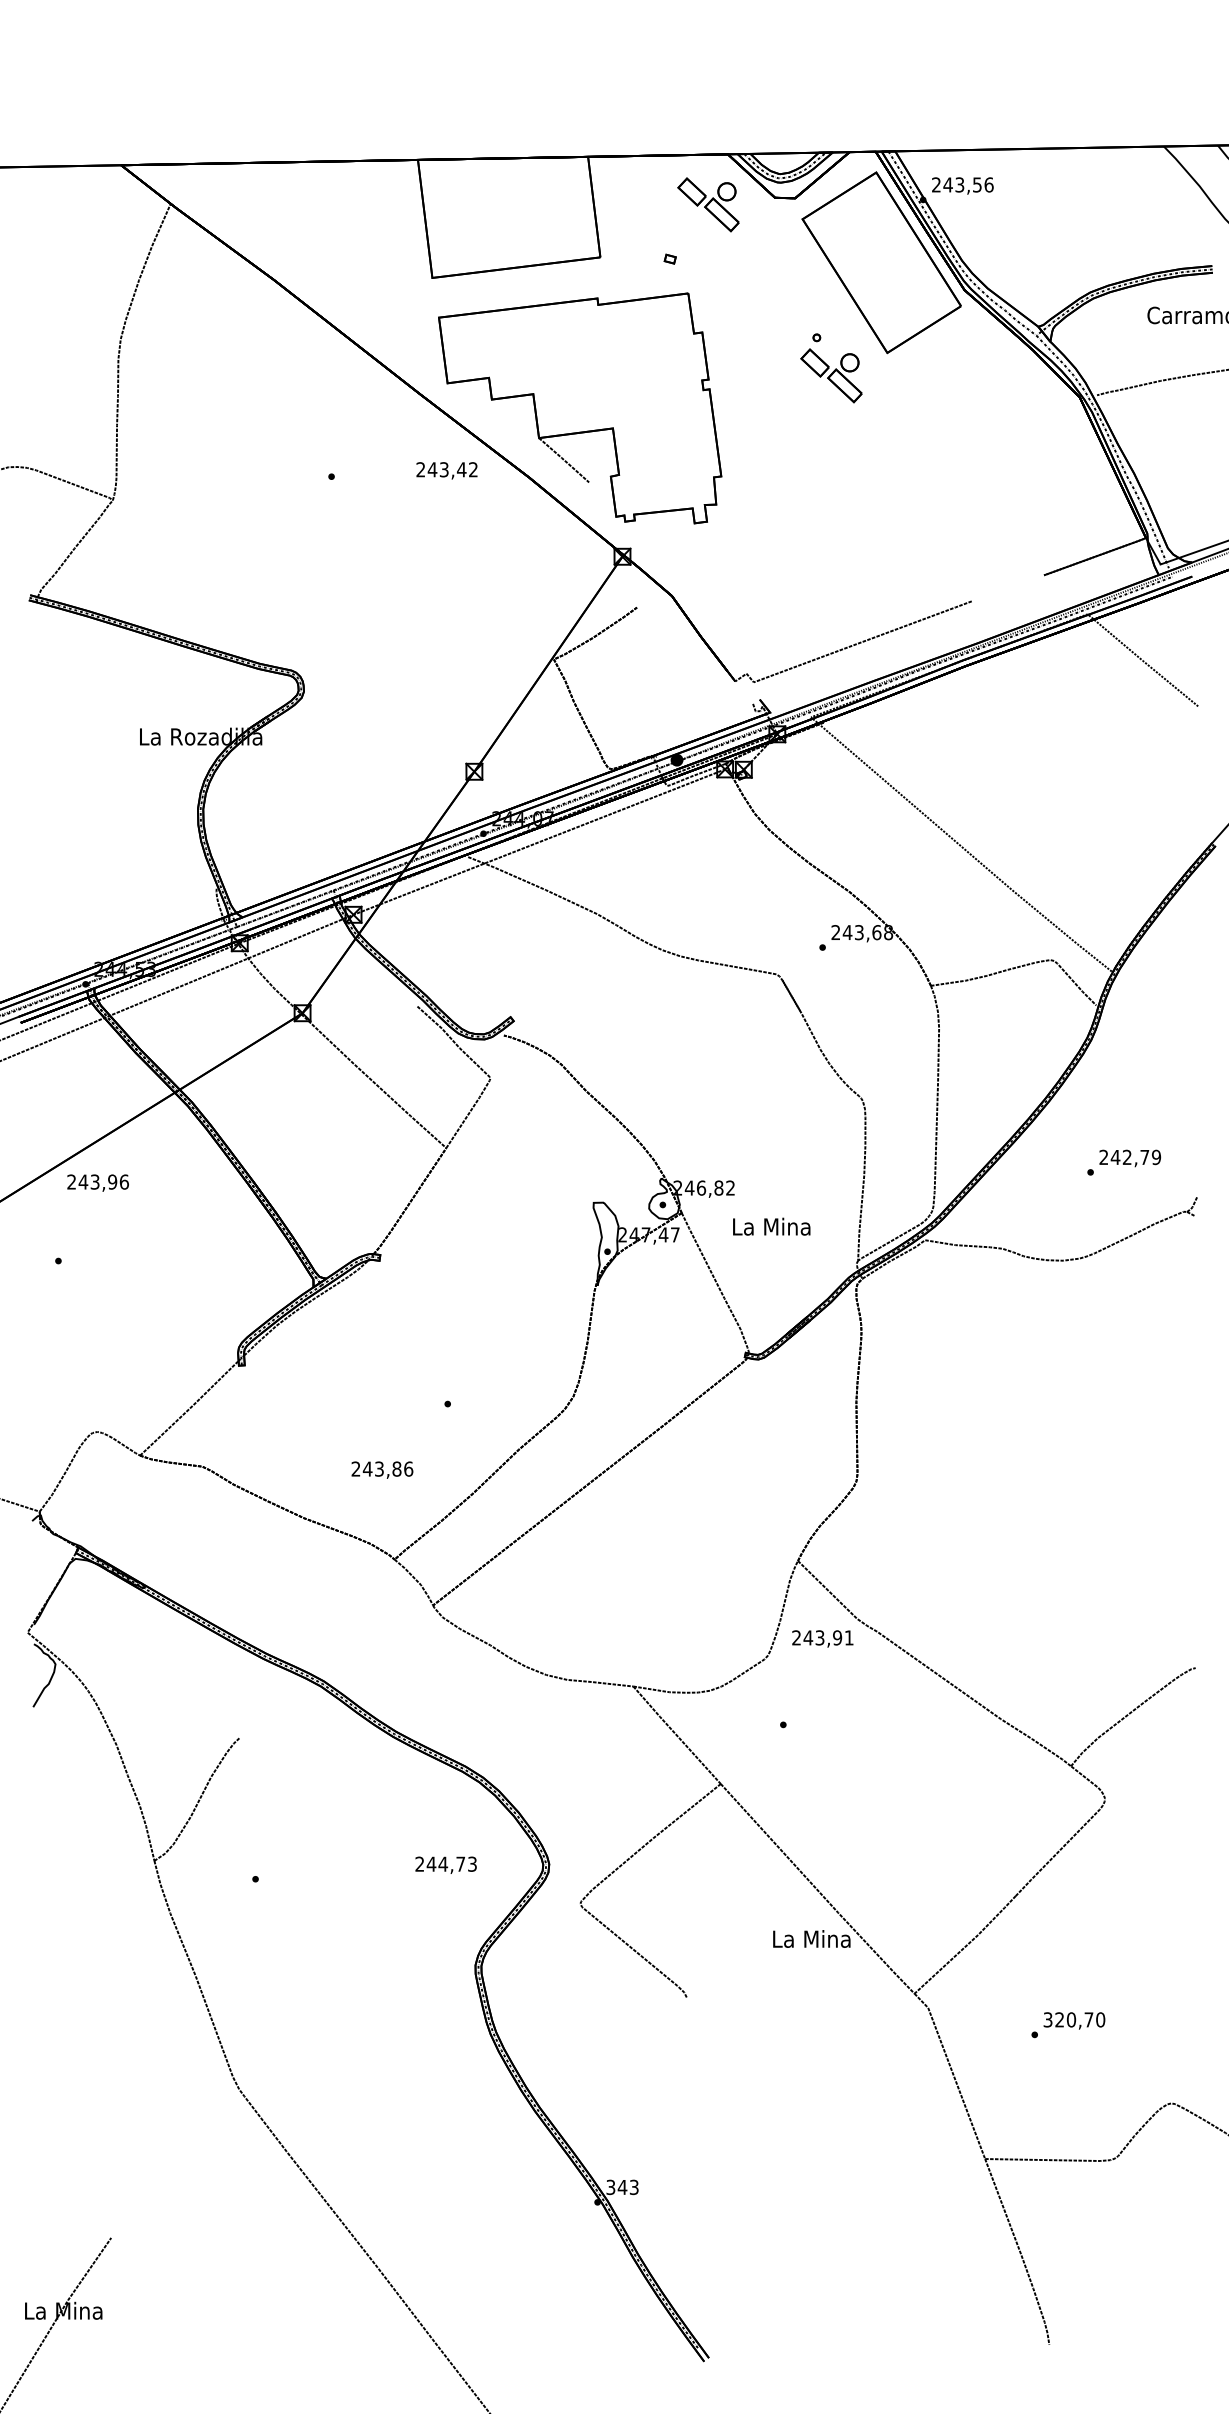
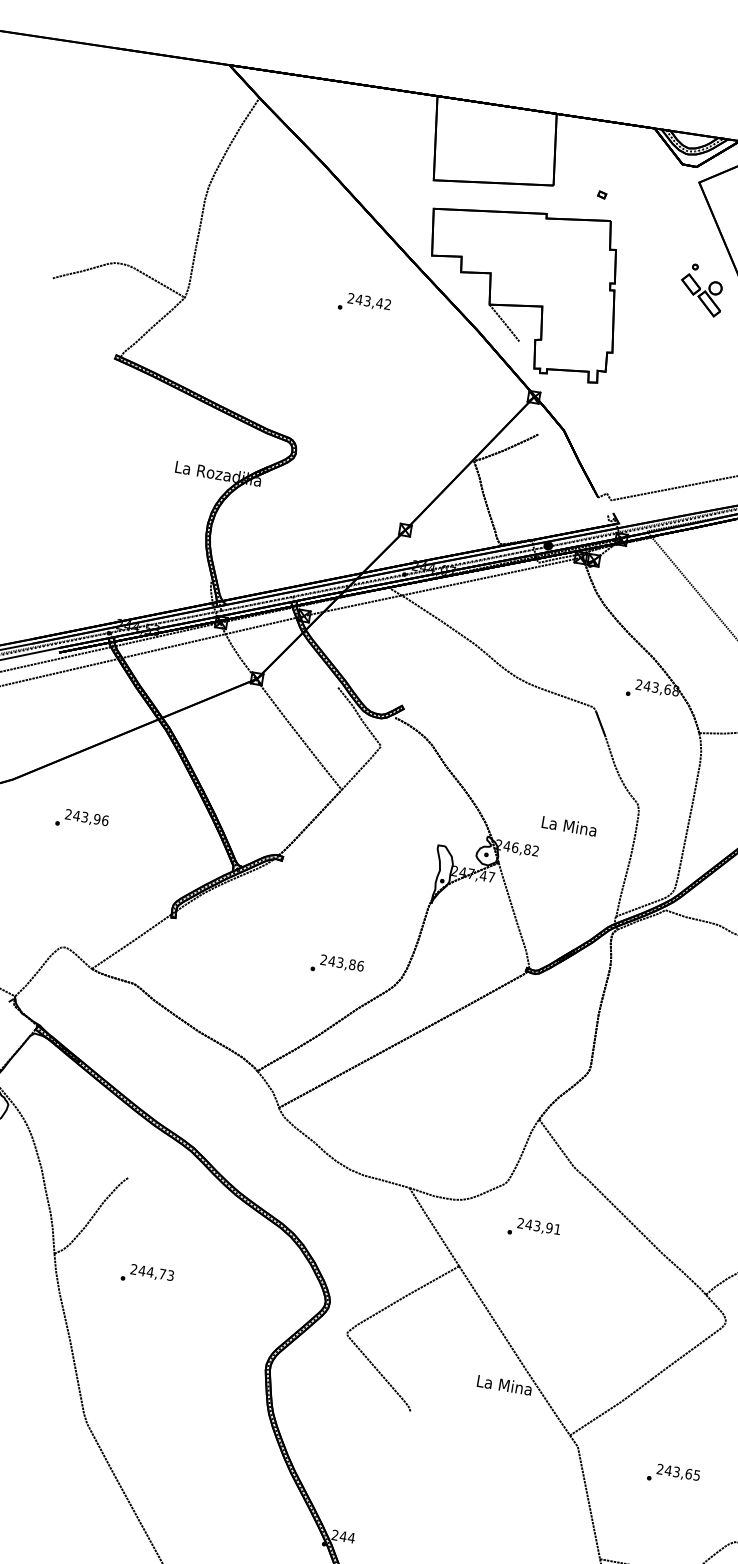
part: (708, 204) -> (635, 161), removed
text: (446, 470) -> (368, 301), moved
text: (97, 1182) -> (86, 817), moved
text: (771, 1226) -> (569, 826), moved
text: (382, 1469) -> (342, 963), moved
text: (822, 1638) -> (538, 1226), moved
text: (445, 1864) -> (151, 1272), moved
text: (1074, 2019) -> (678, 1472), 320,70 -> 243,65
text: (622, 2187) -> (343, 1536), 343 -> 244

